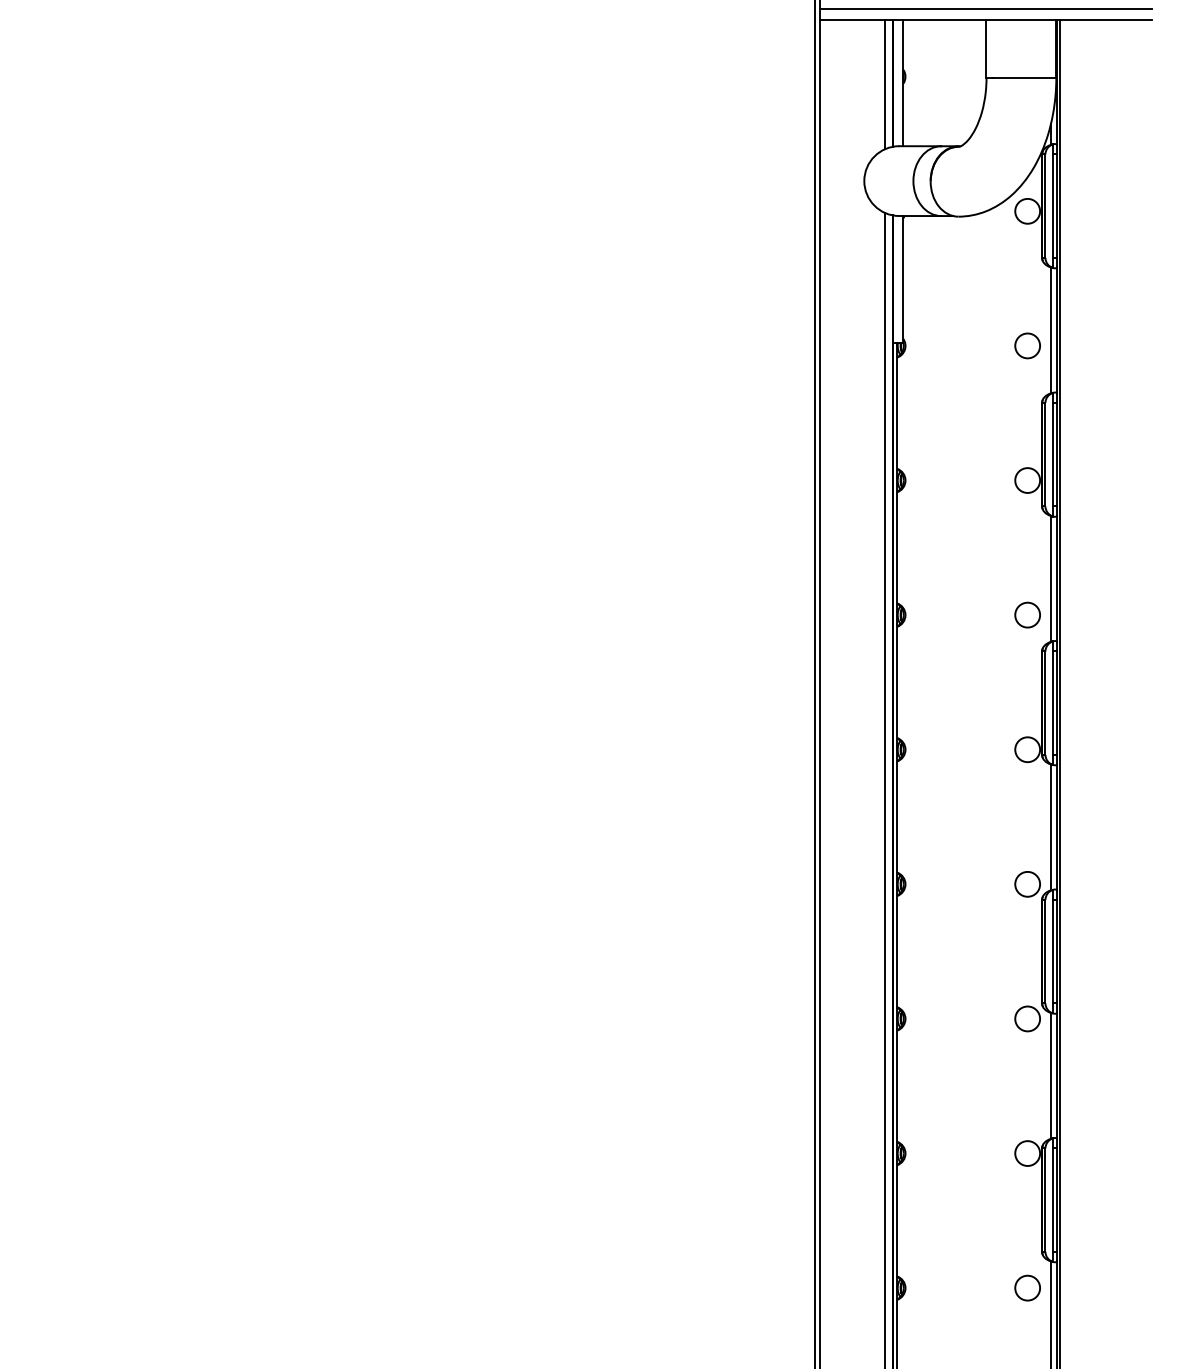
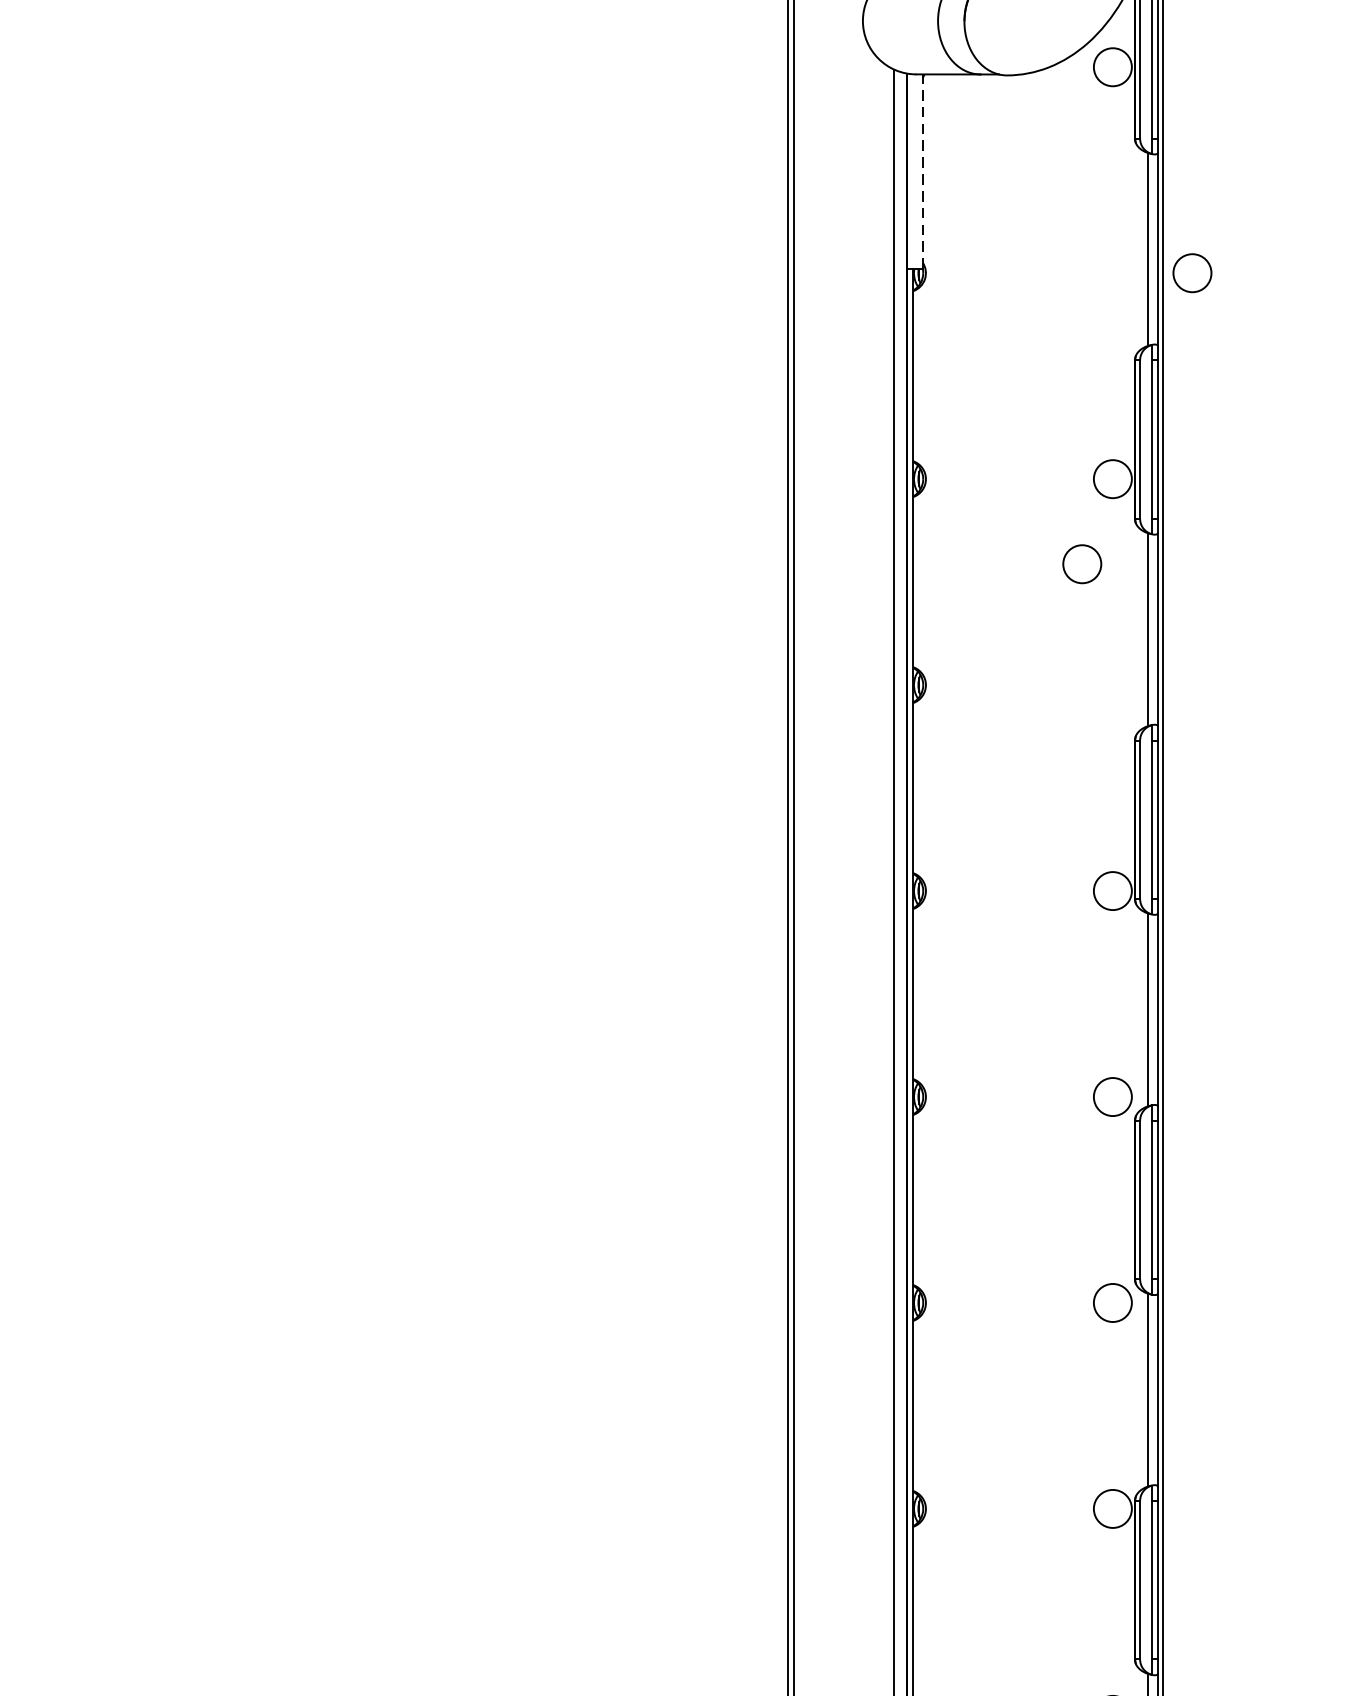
line: (903, 279) -> (922, 171), solid -> dashed
circle: (1027, 345) -> (1192, 272), moved
circle: (1027, 614) -> (1081, 563), moved

